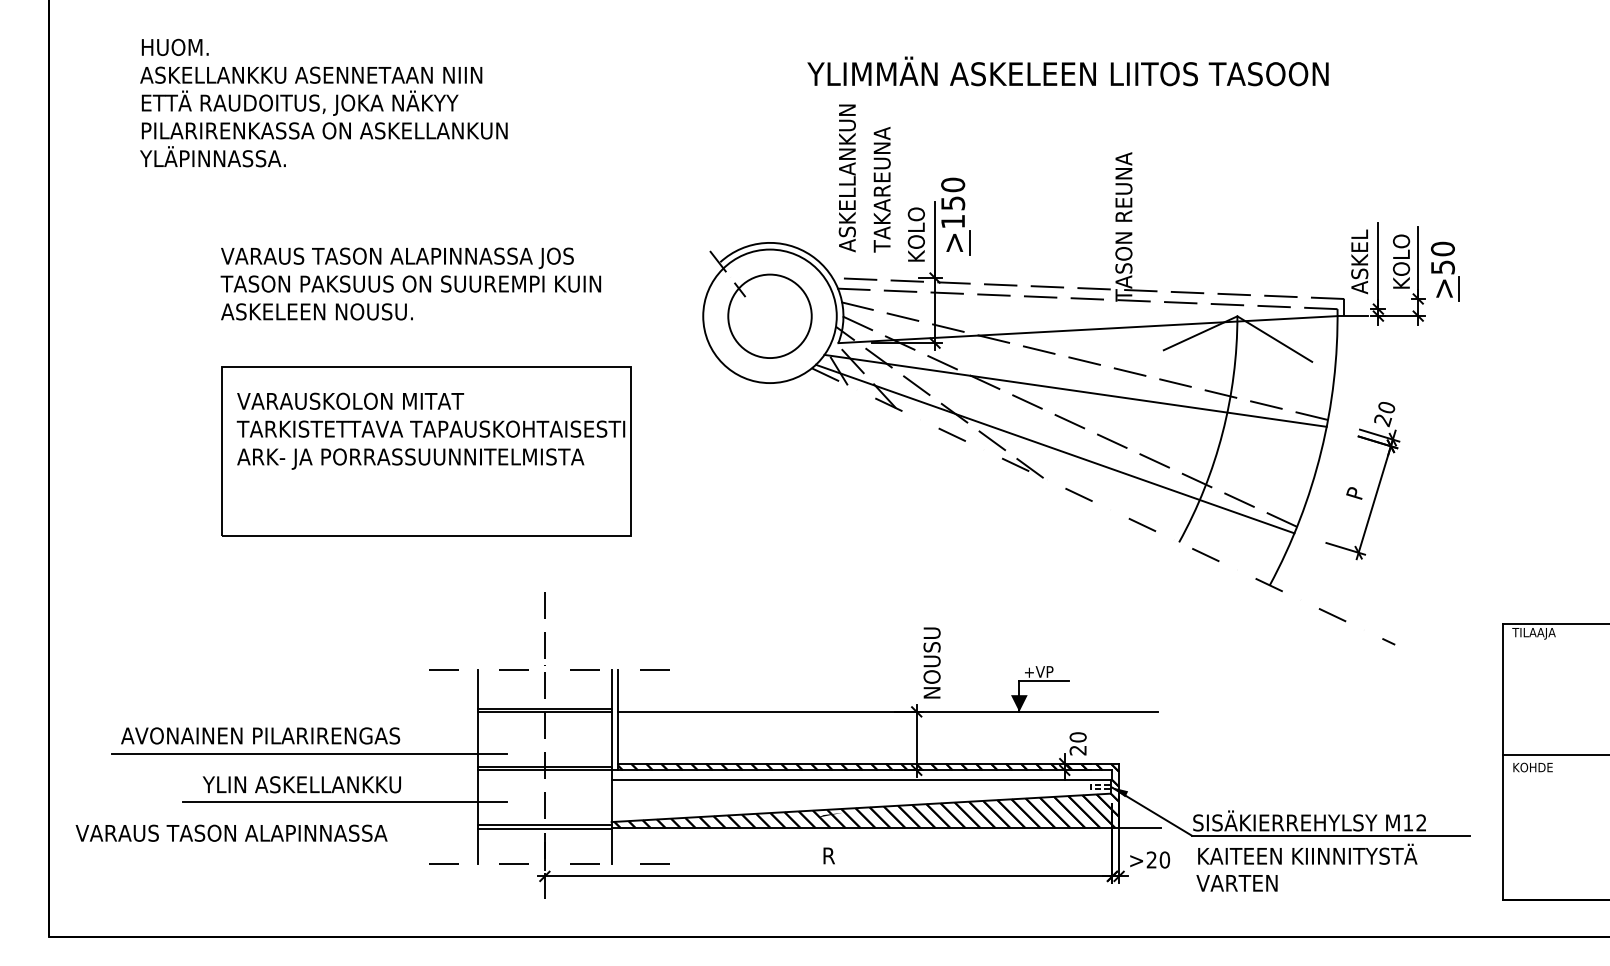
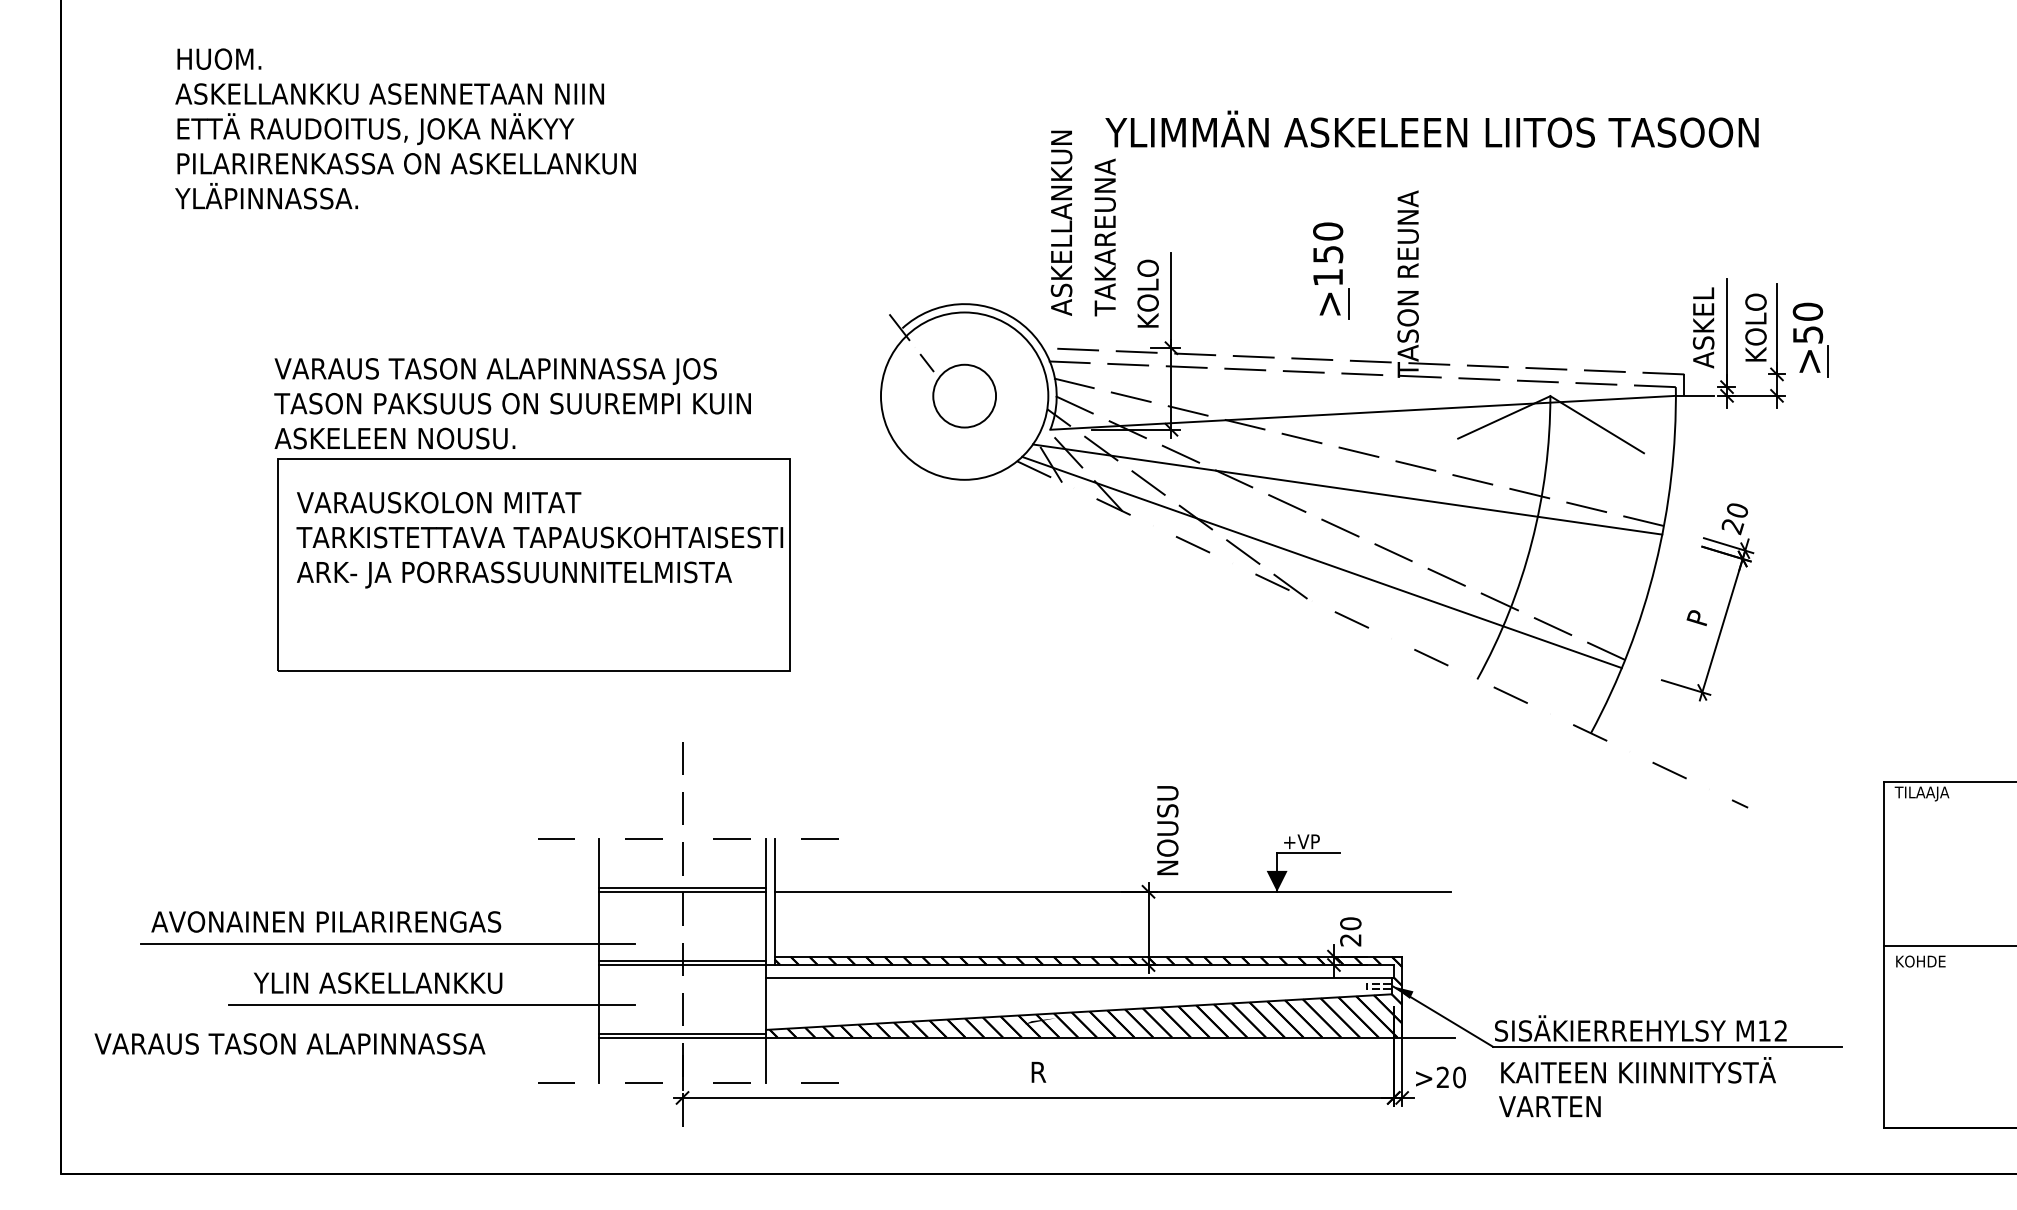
text: (1067, 70) -> (1431, 128), moved
part: (955, 216) -> (1331, 270), moved
text: (410, 283) -> (512, 403), moved
circle: (769, 315) -> (964, 395), size x0.6

